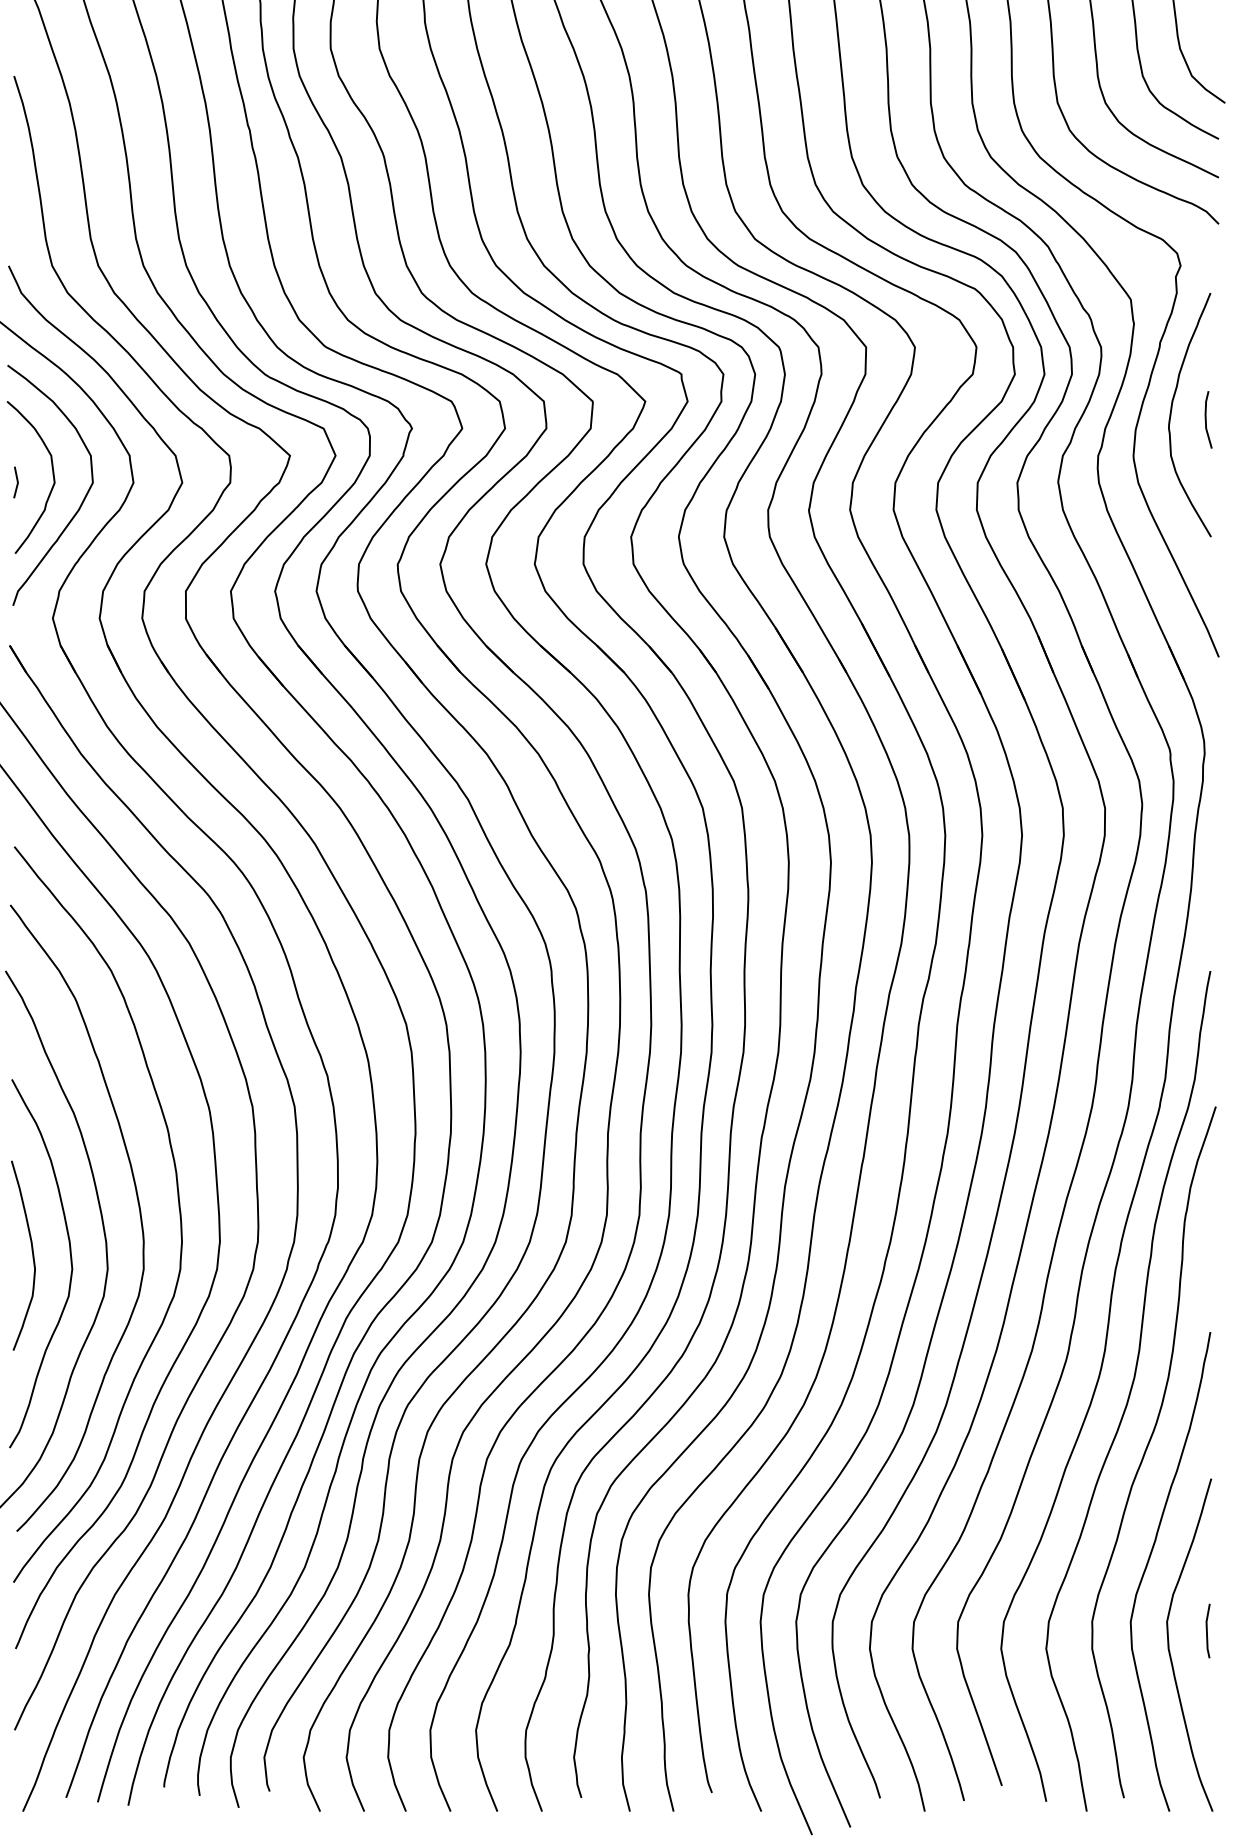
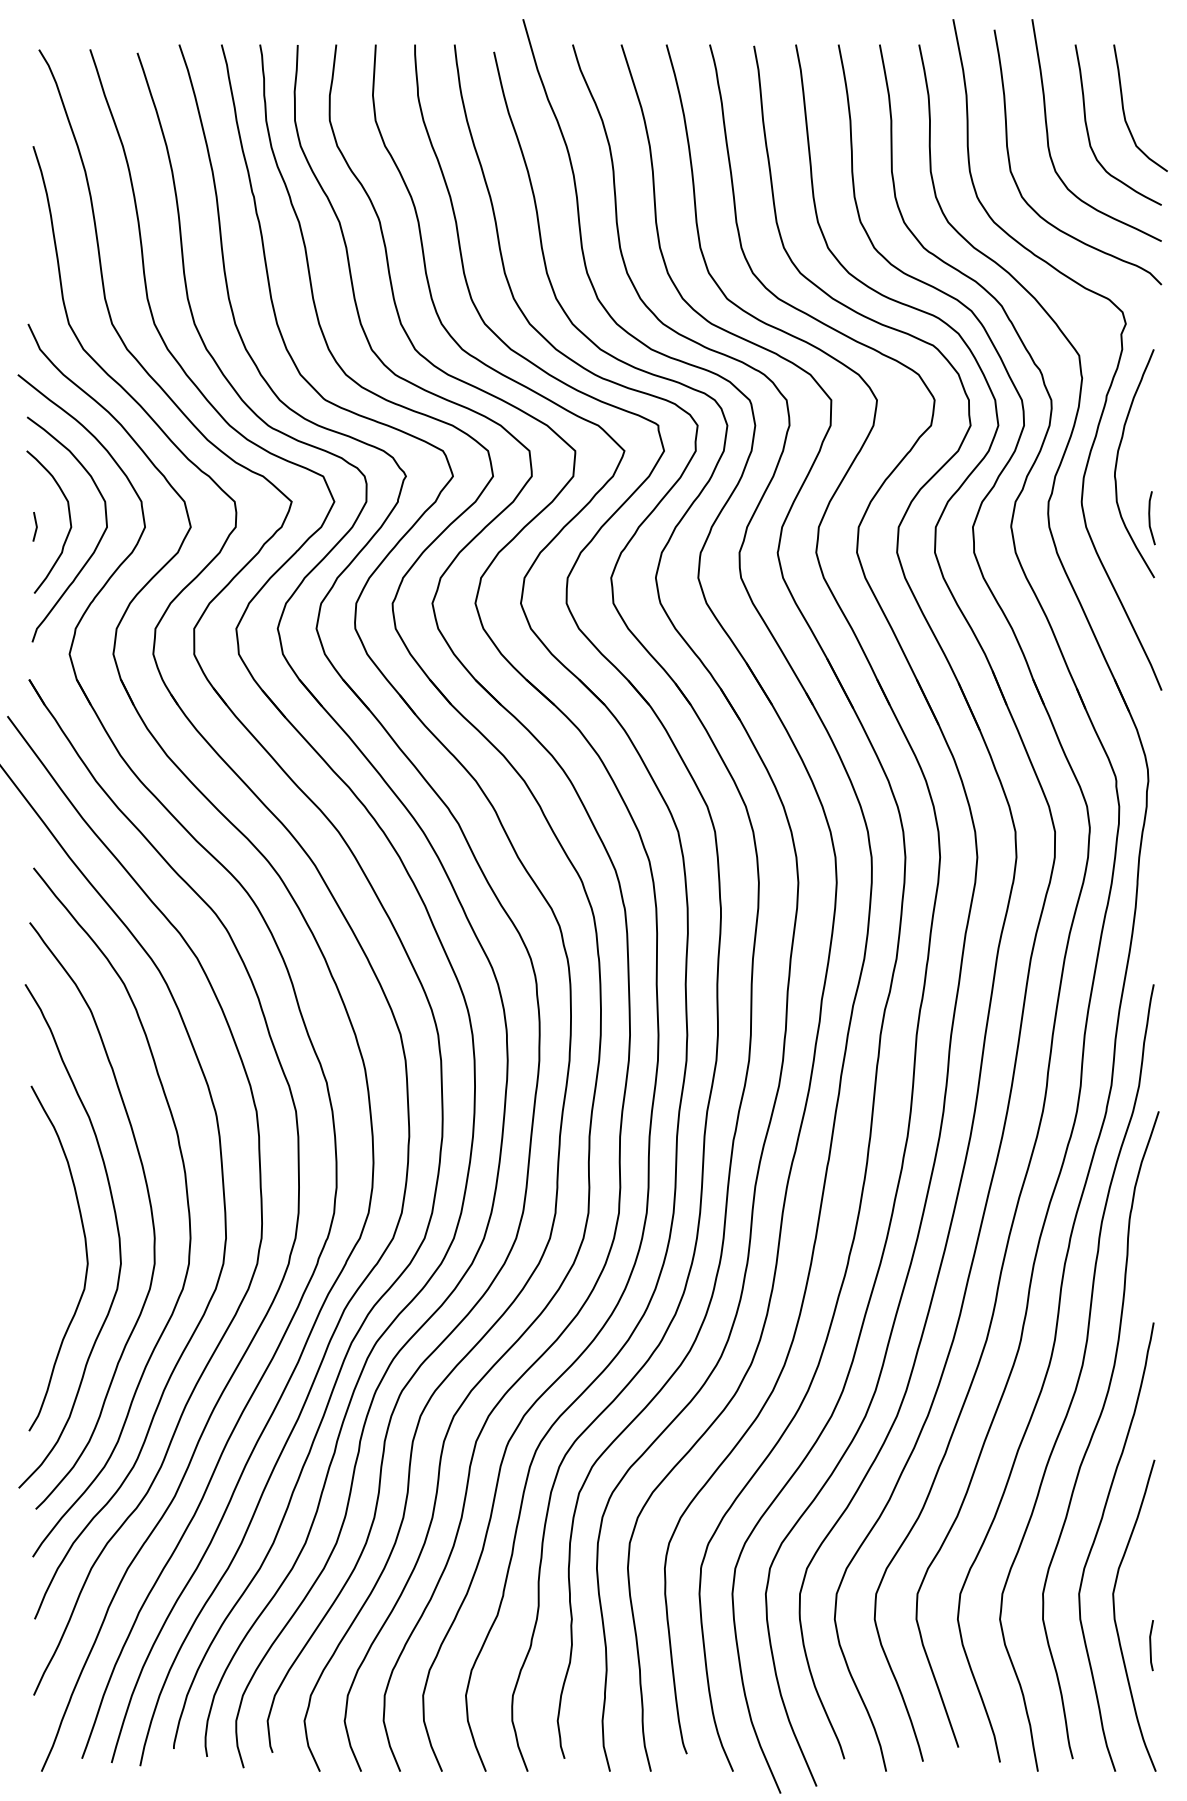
line: (1206, 420) -> (1150, 518), moved
curve: (31, 1250) -> (49, 1246), removed
line: (1208, 1630) -> (1151, 1645), moved

